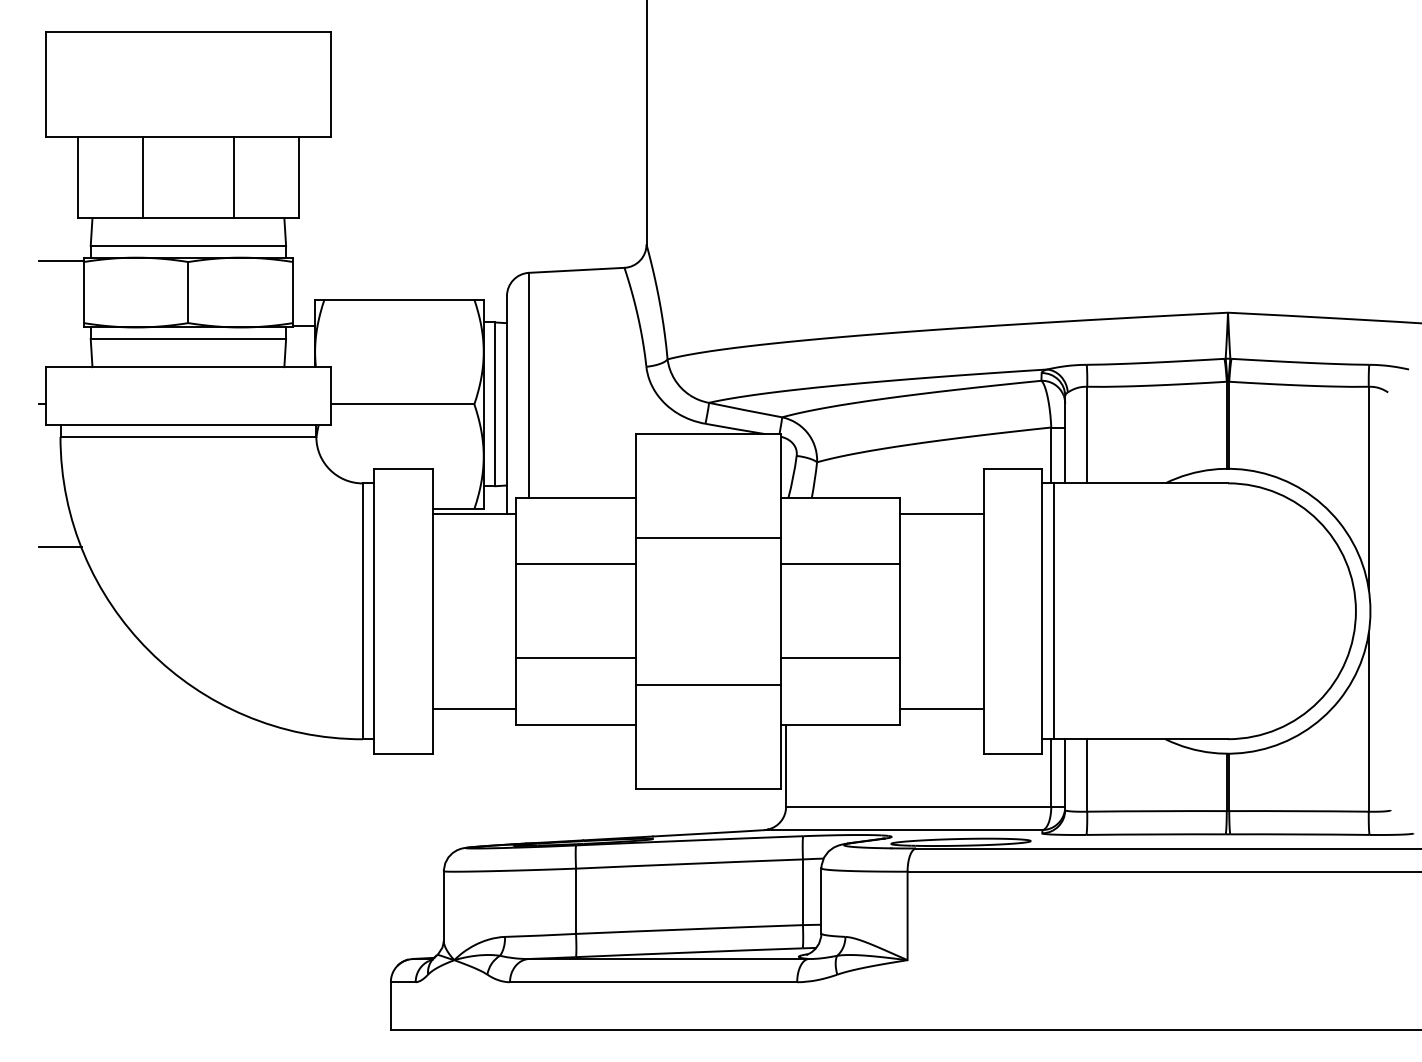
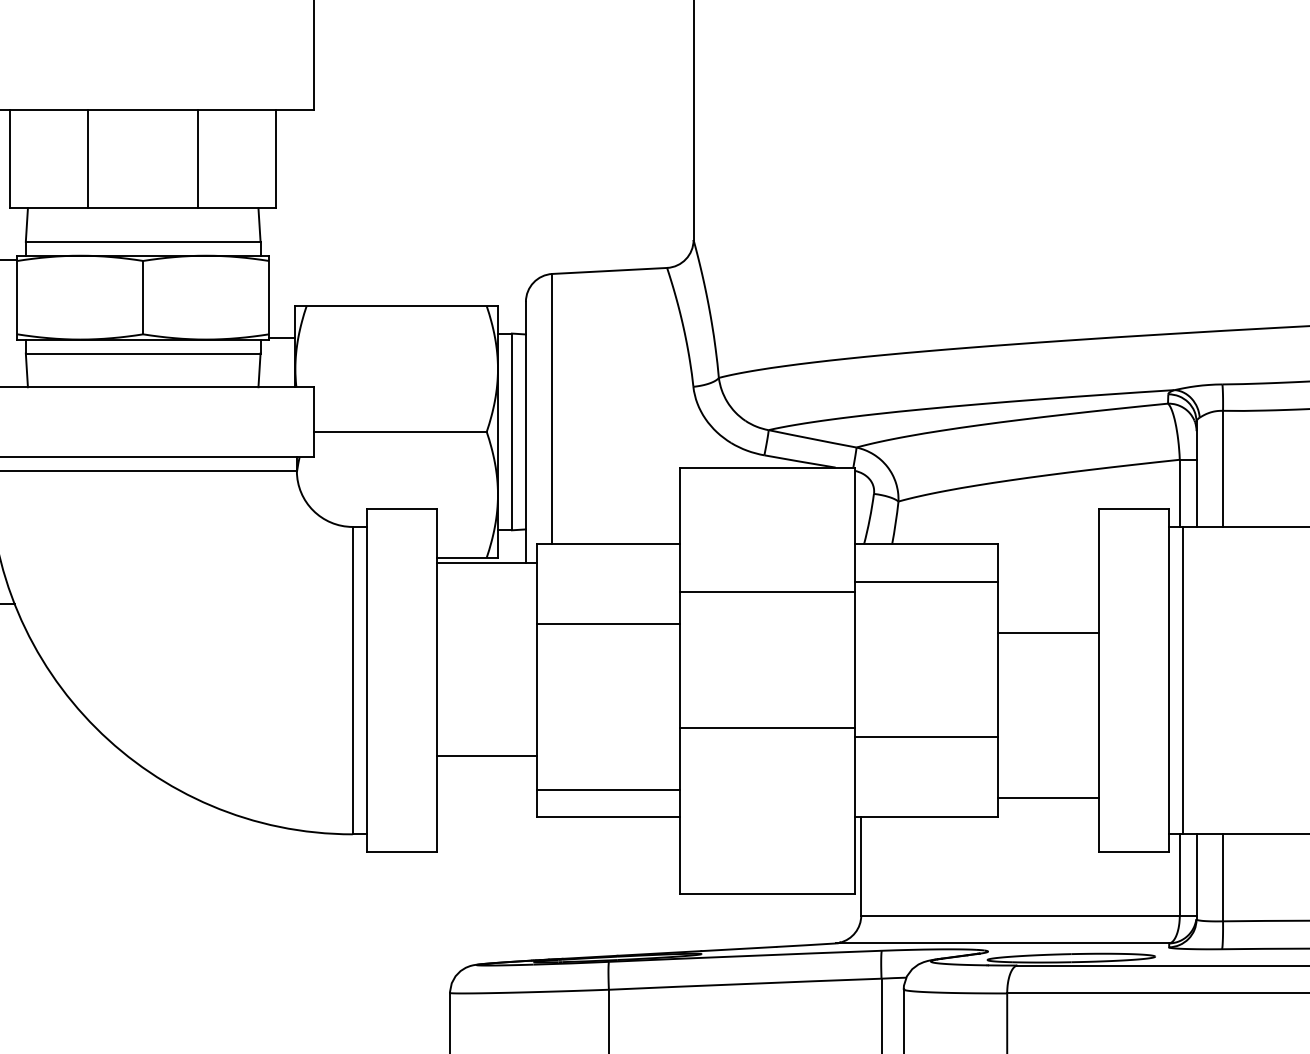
line: (941, 513) -> (1047, 632), moved
line: (840, 564) -> (926, 582), moved
line: (575, 658) -> (608, 790), moved
line: (707, 684) -> (766, 727), moved
line: (474, 709) -> (486, 756), moved

